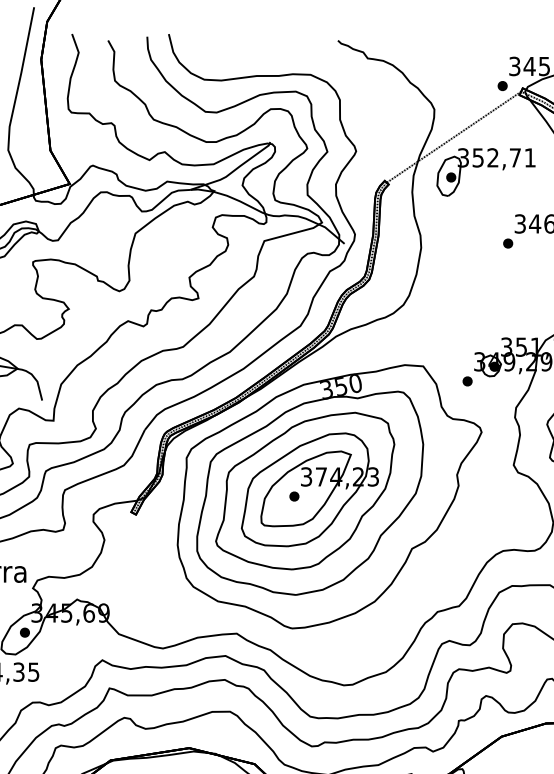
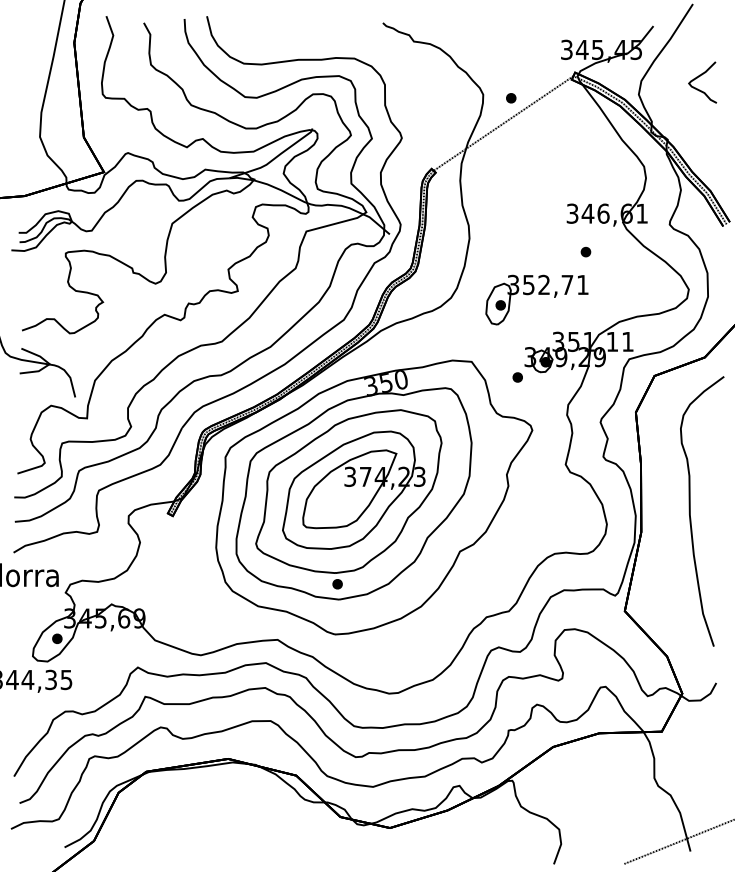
part: (502, 86) -> (511, 98), moved
part: (485, 171) -> (536, 299), moved
part: (507, 242) -> (585, 251), moved
part: (294, 496) -> (337, 584), moved

